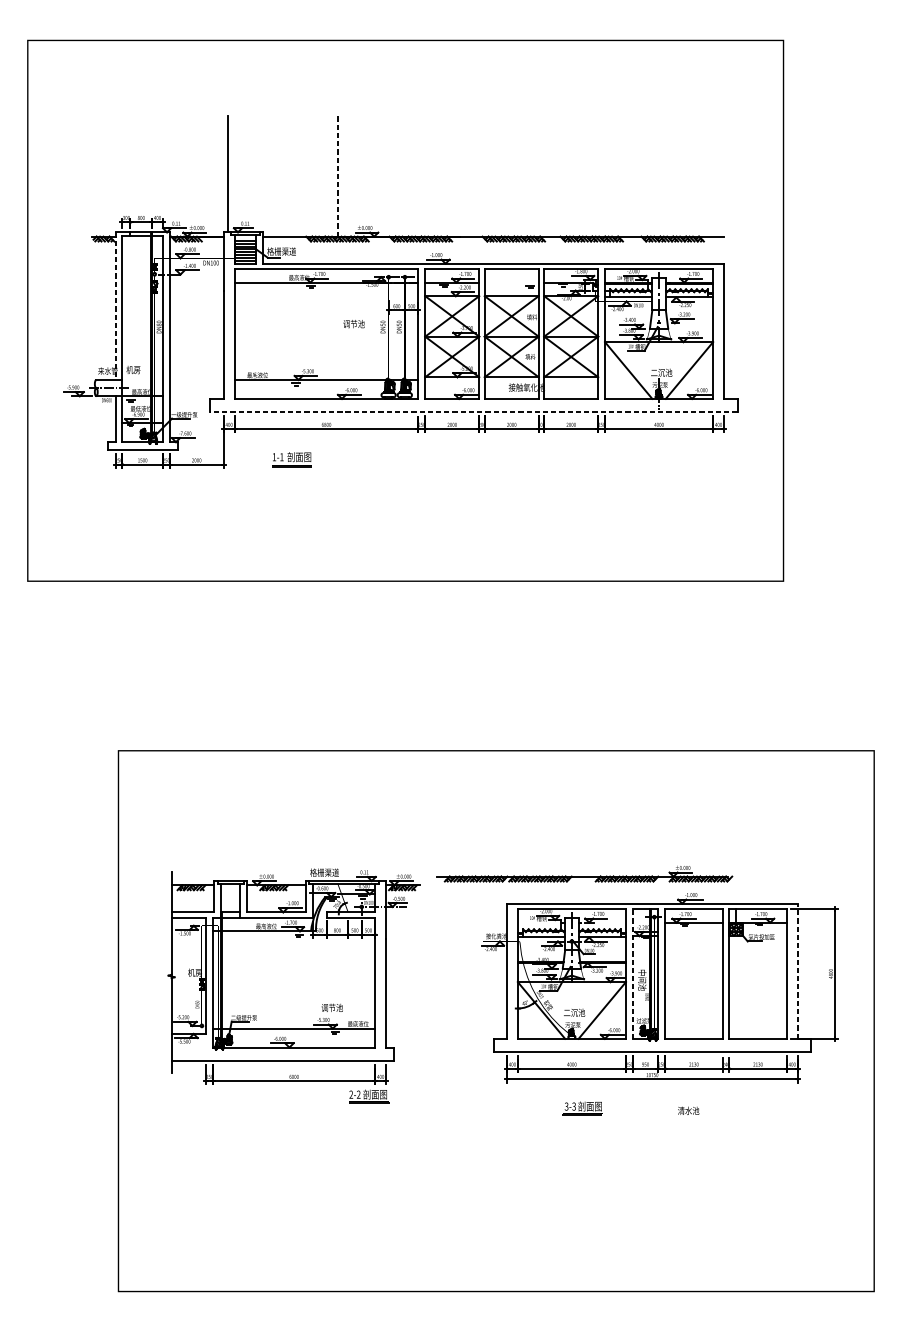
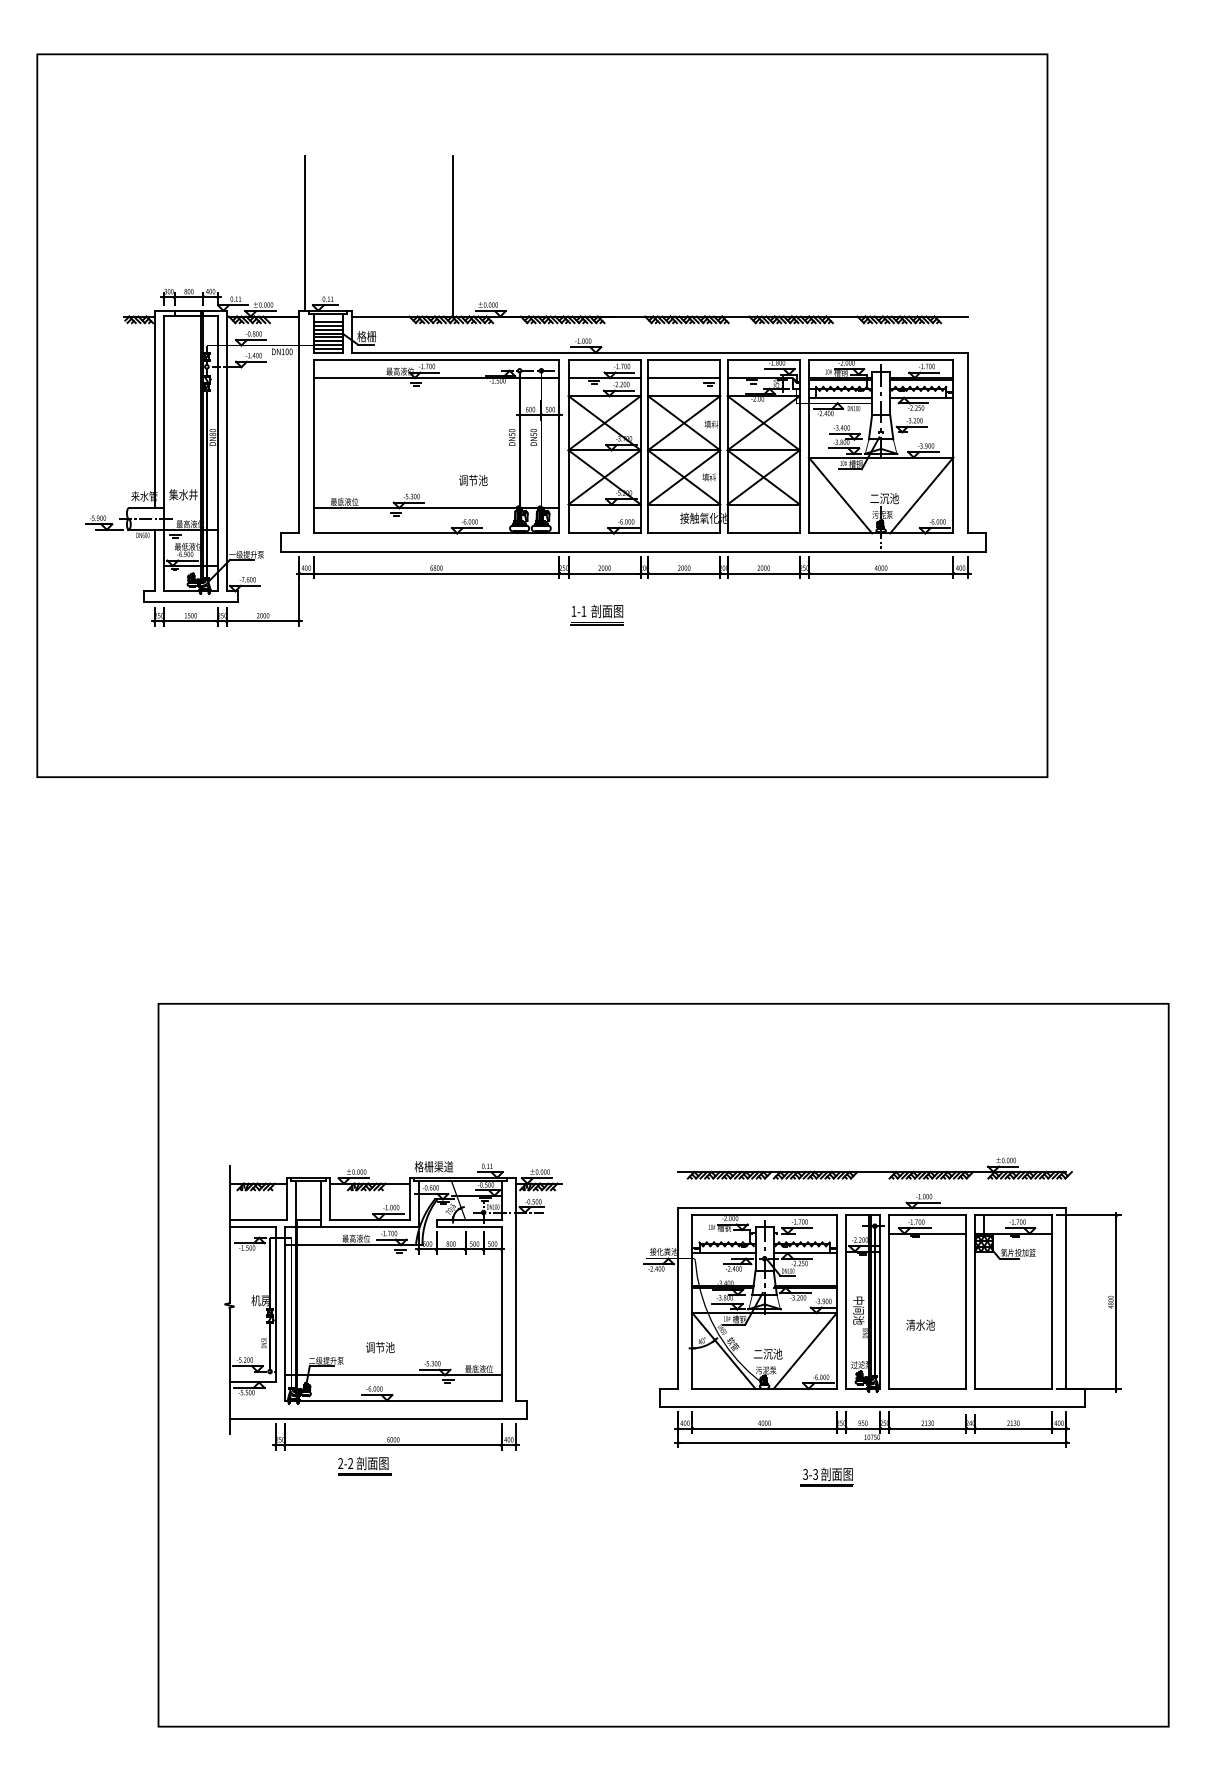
line: (338, 176) -> (452, 236), dashed -> solid
text: (289, 251) -> (386, 336), 格栅渠道 -> 格栅
line: (511, 282) -> (684, 378), added
line: (115, 306) -> (154, 409), dashed -> solid
text: (354, 323) -> (473, 479), moved
text: (137, 369) -> (183, 494), 机房 -> 集水井
line: (473, 412) -> (633, 551), dashed -> solid
part: (291, 459) -> (596, 614), moved
part: (584, 873) -> (874, 1168), moved
line: (797, 971) -> (1066, 1298), dashed -> solid
line: (632, 974) -> (845, 1302), dashed -> solid
text: (332, 1007) -> (380, 1347), moved
part: (369, 1096) -> (364, 1465), moved
part: (582, 1108) -> (826, 1476), moved
text: (688, 1110) -> (920, 1324), moved

